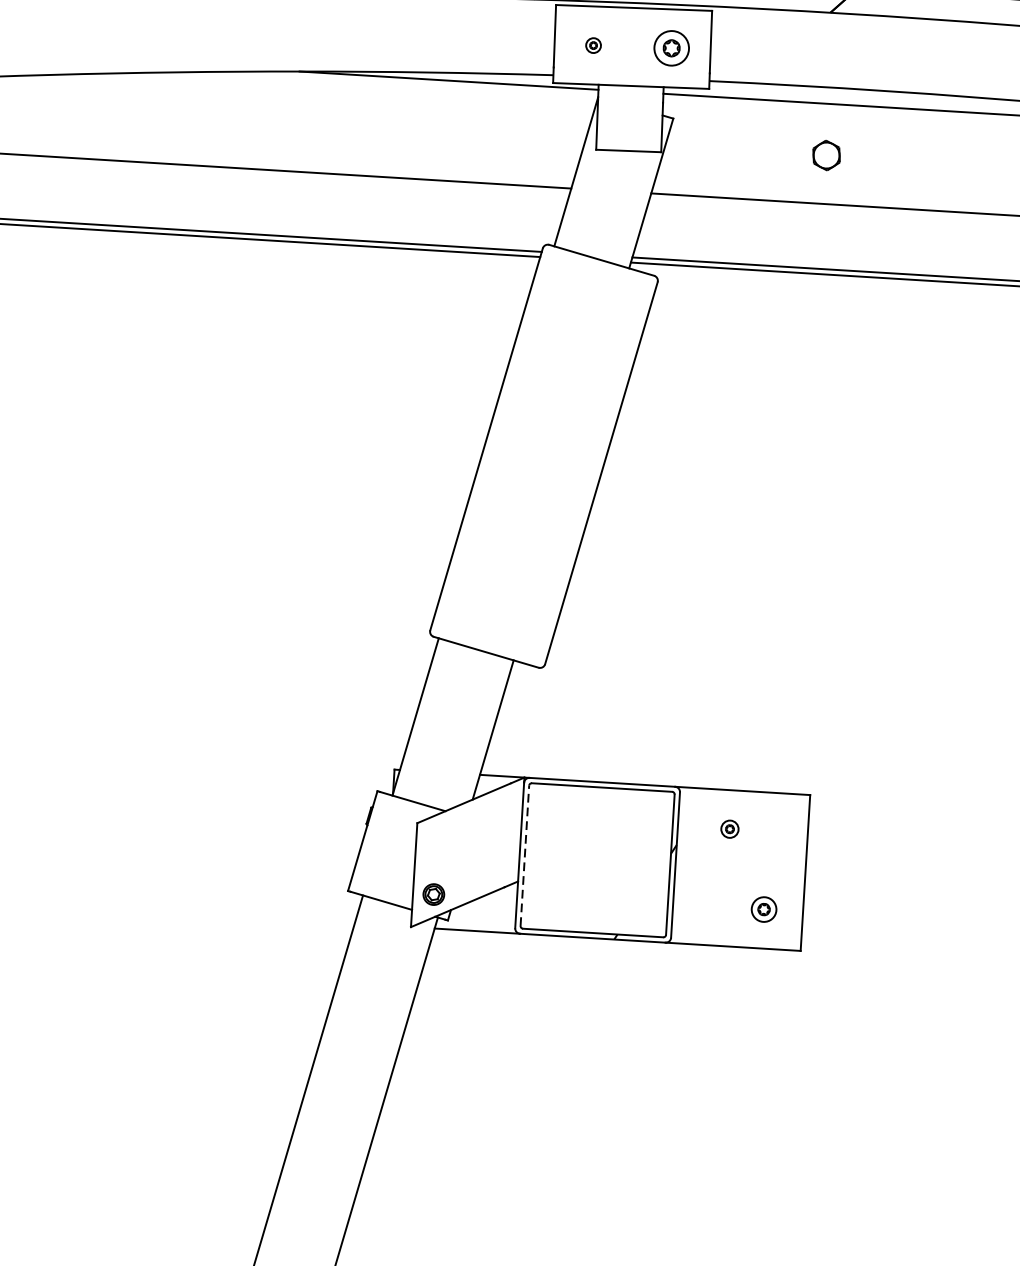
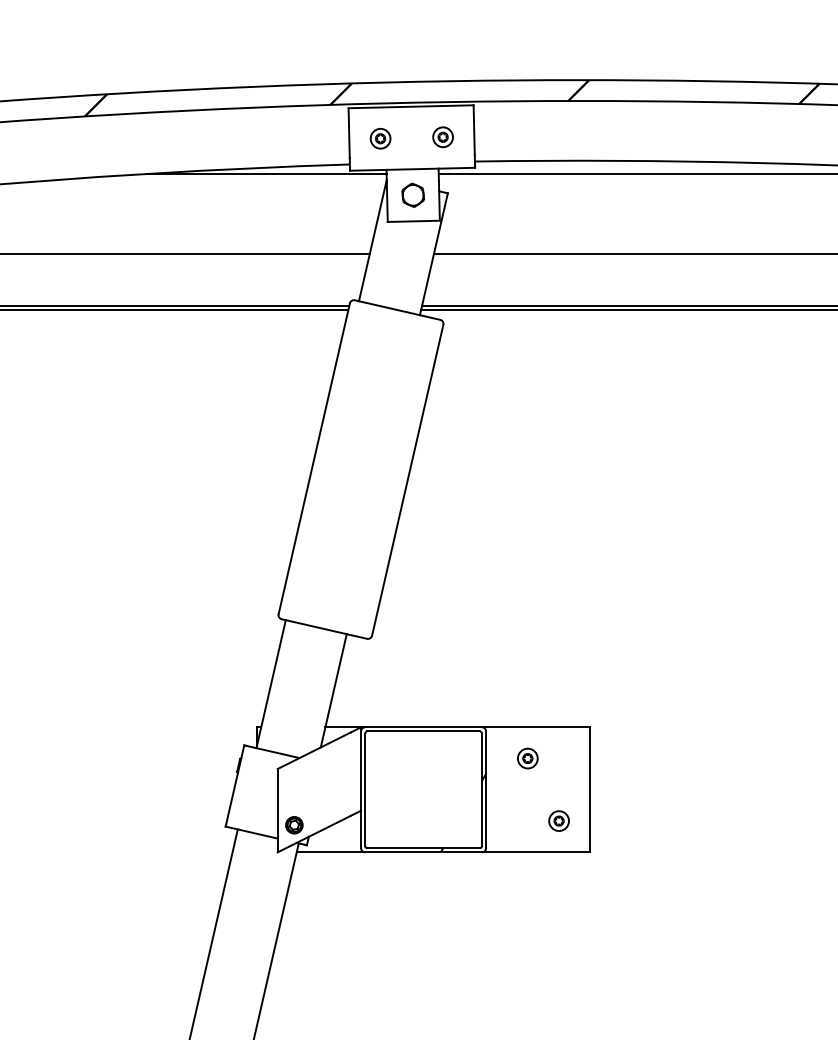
part: (593, 45) -> (380, 138), size x1.67
part: (670, 48) -> (442, 137), size x0.71
part: (825, 154) -> (412, 194), moved
part: (729, 829) -> (527, 758), size x1.43
line: (525, 855) -> (365, 789), dashed -> solid

